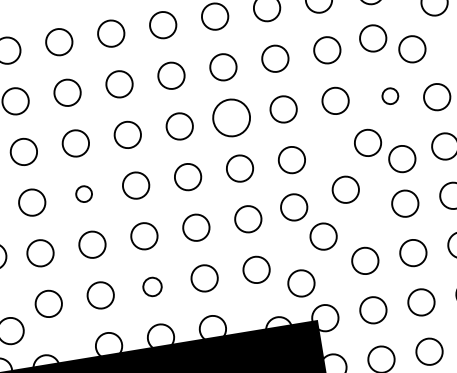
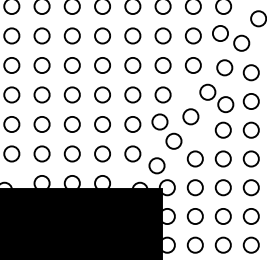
circle: (389, 95) -> (224, 67), size x1.67
circle: (231, 118) -> (132, 65), size x0.71
circle: (83, 193) -> (41, 94), size x1.67
circle: (151, 286) -> (71, 153), size x1.43

